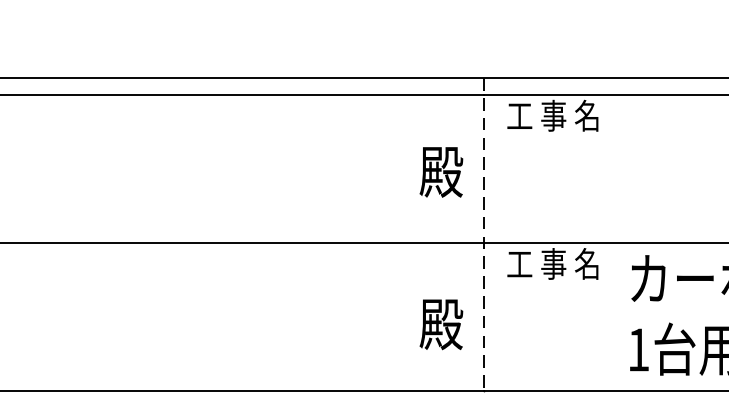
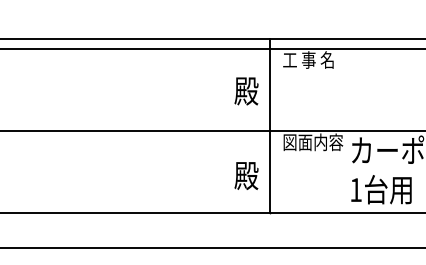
line: (482, 235) -> (269, 126), dashed -> solid
text: (562, 264) -> (313, 142), 工 事 名 -> 図面内容

